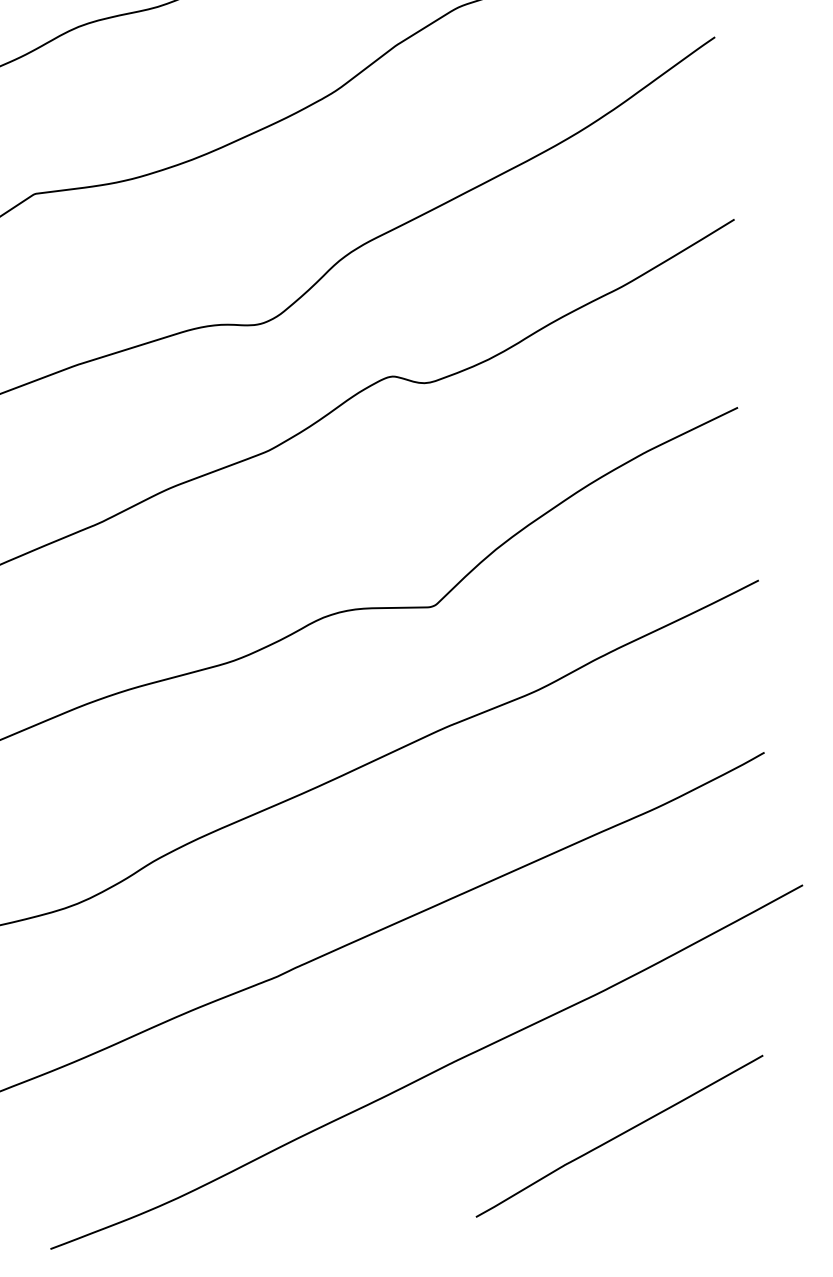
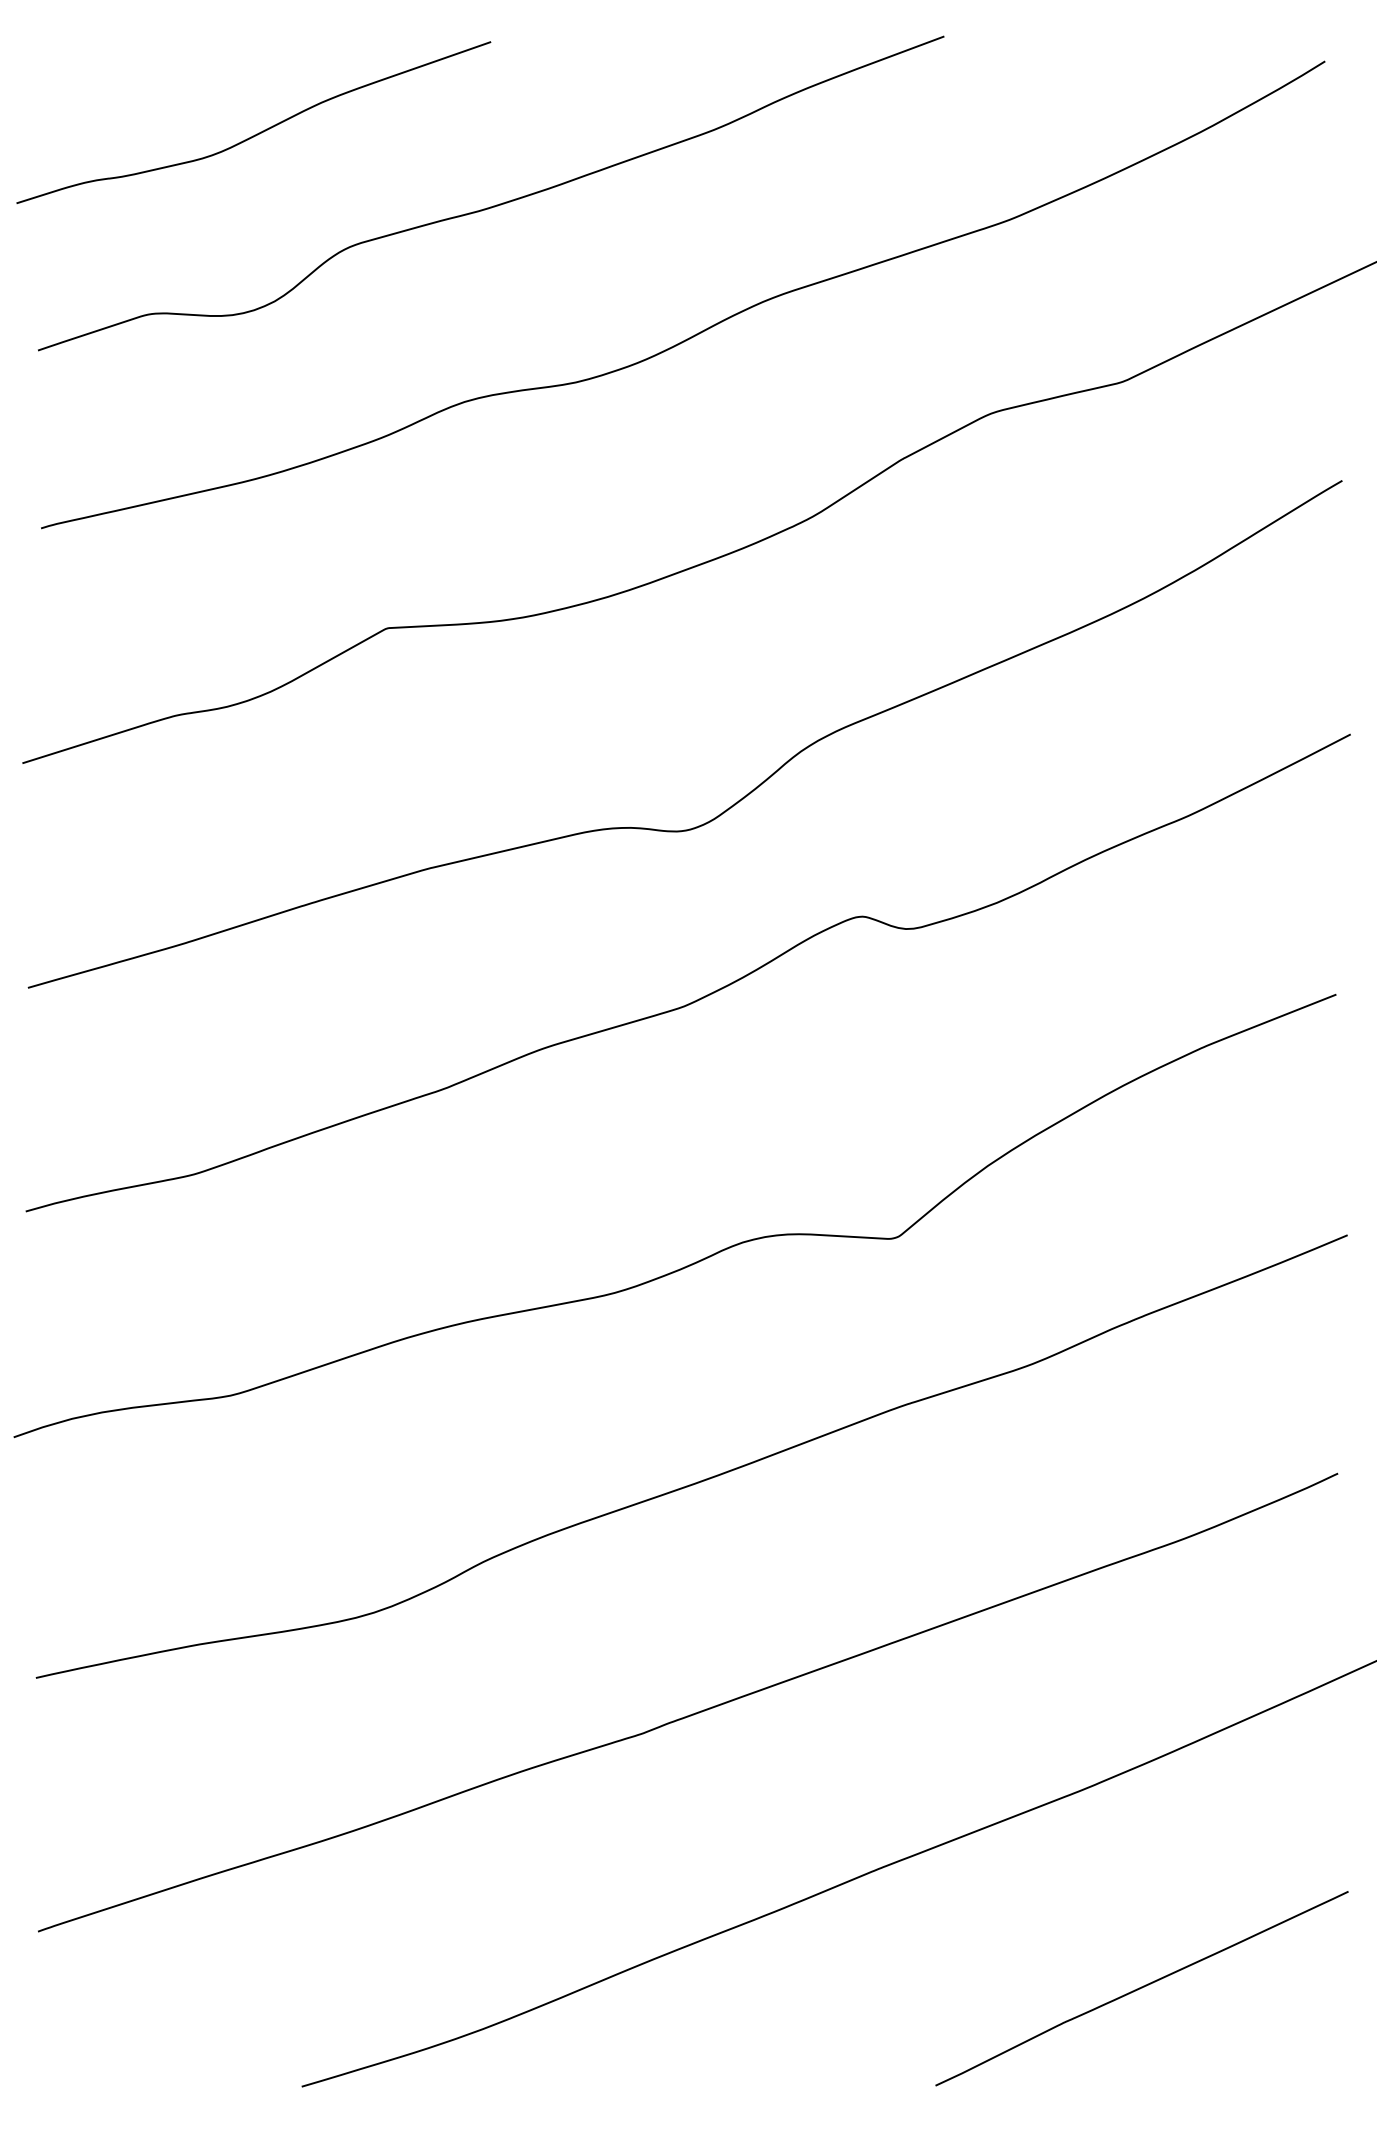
curve: (619, 1136) -> (1141, 1988), moved

